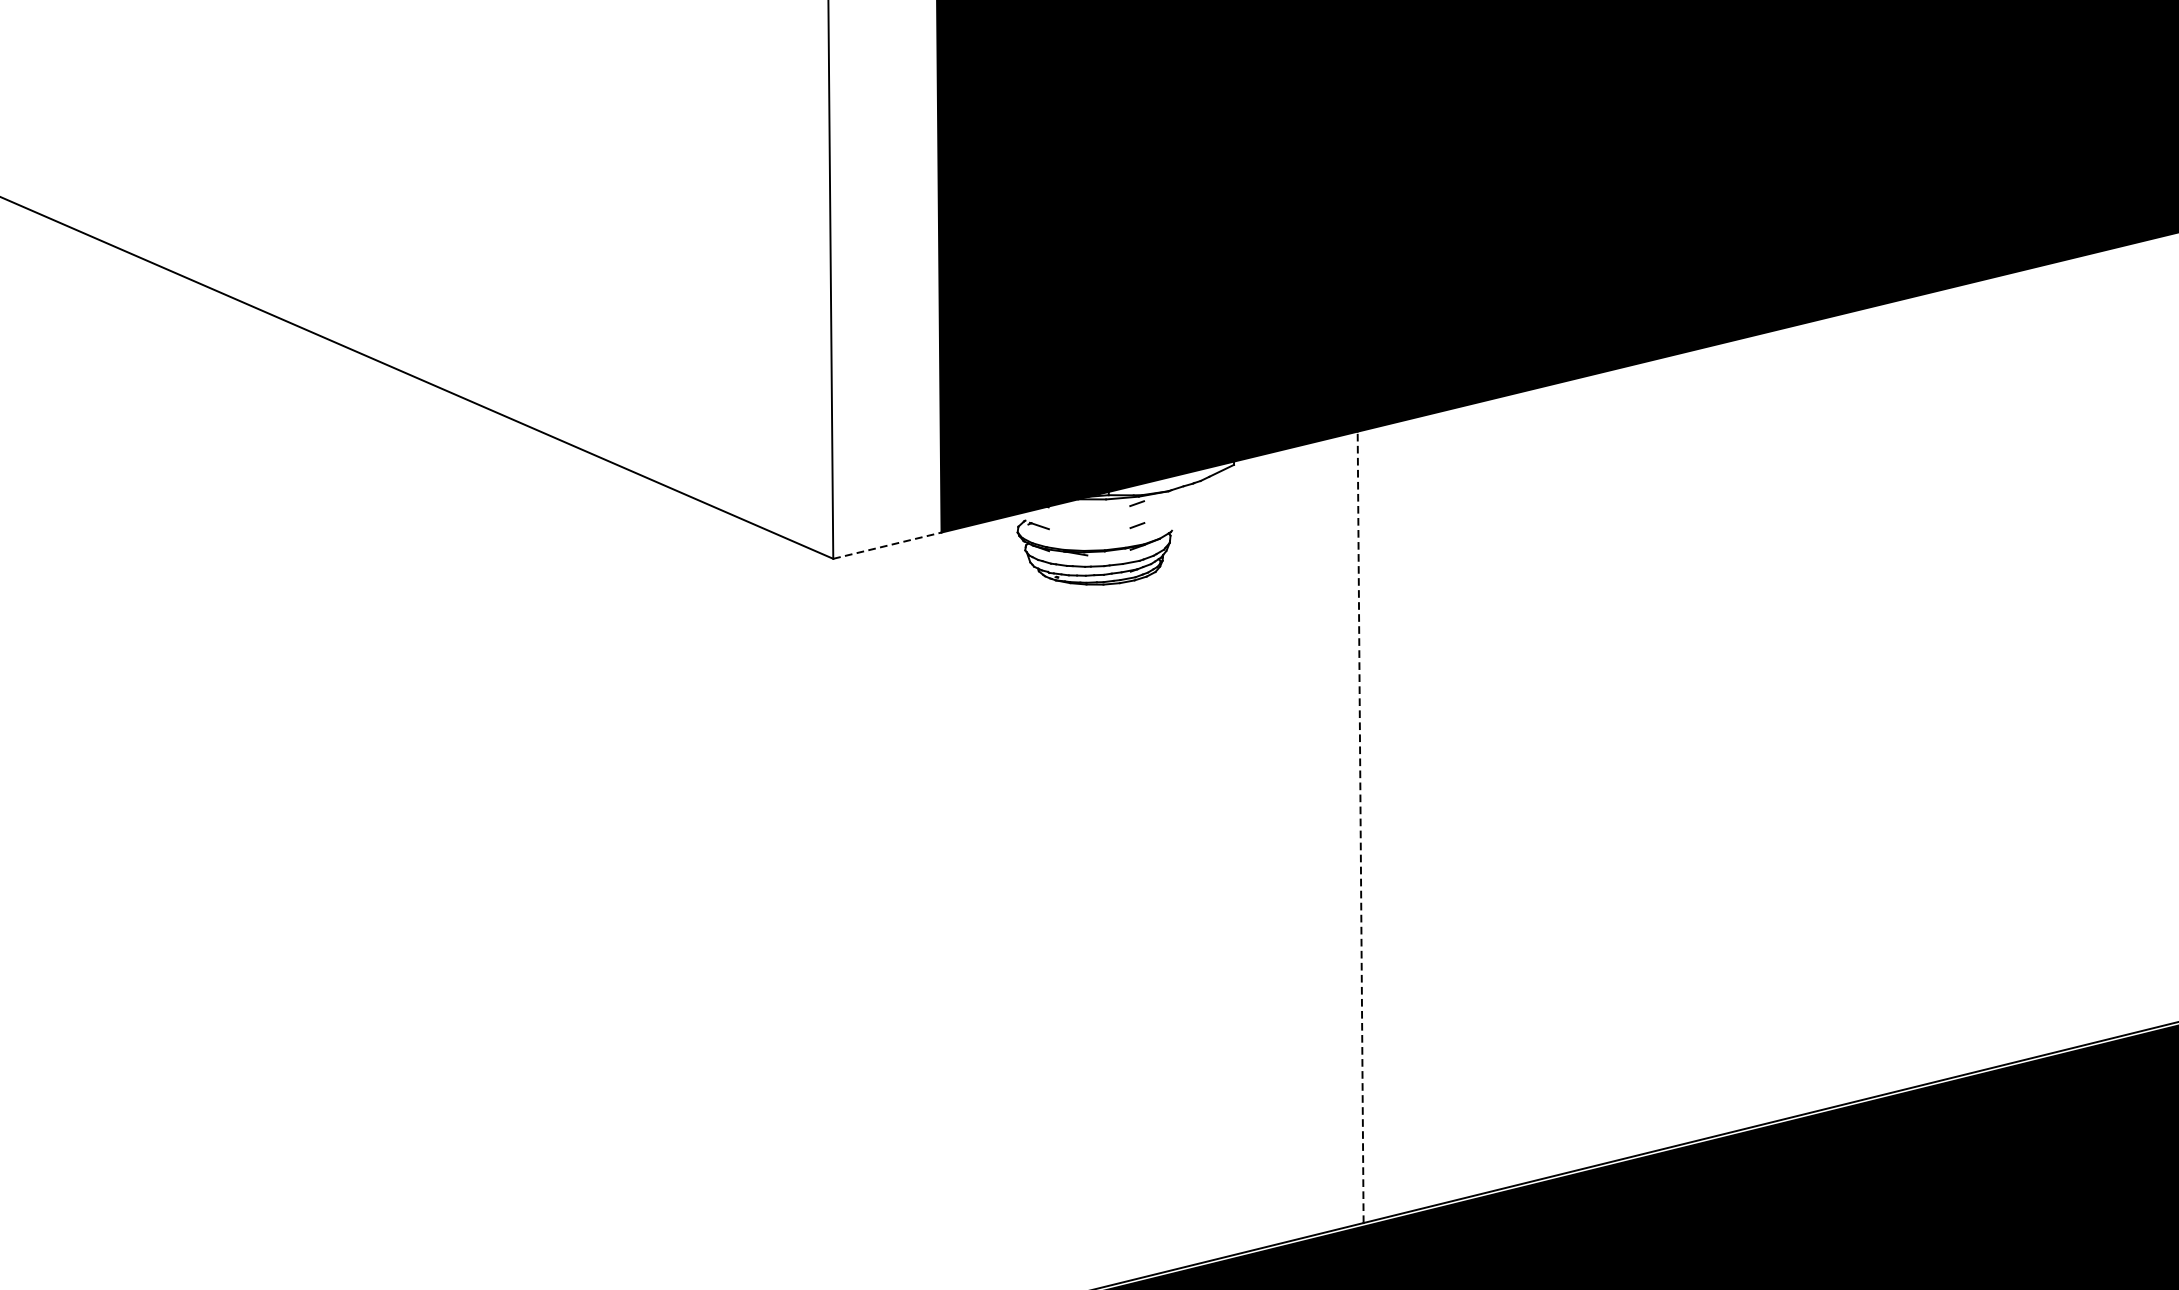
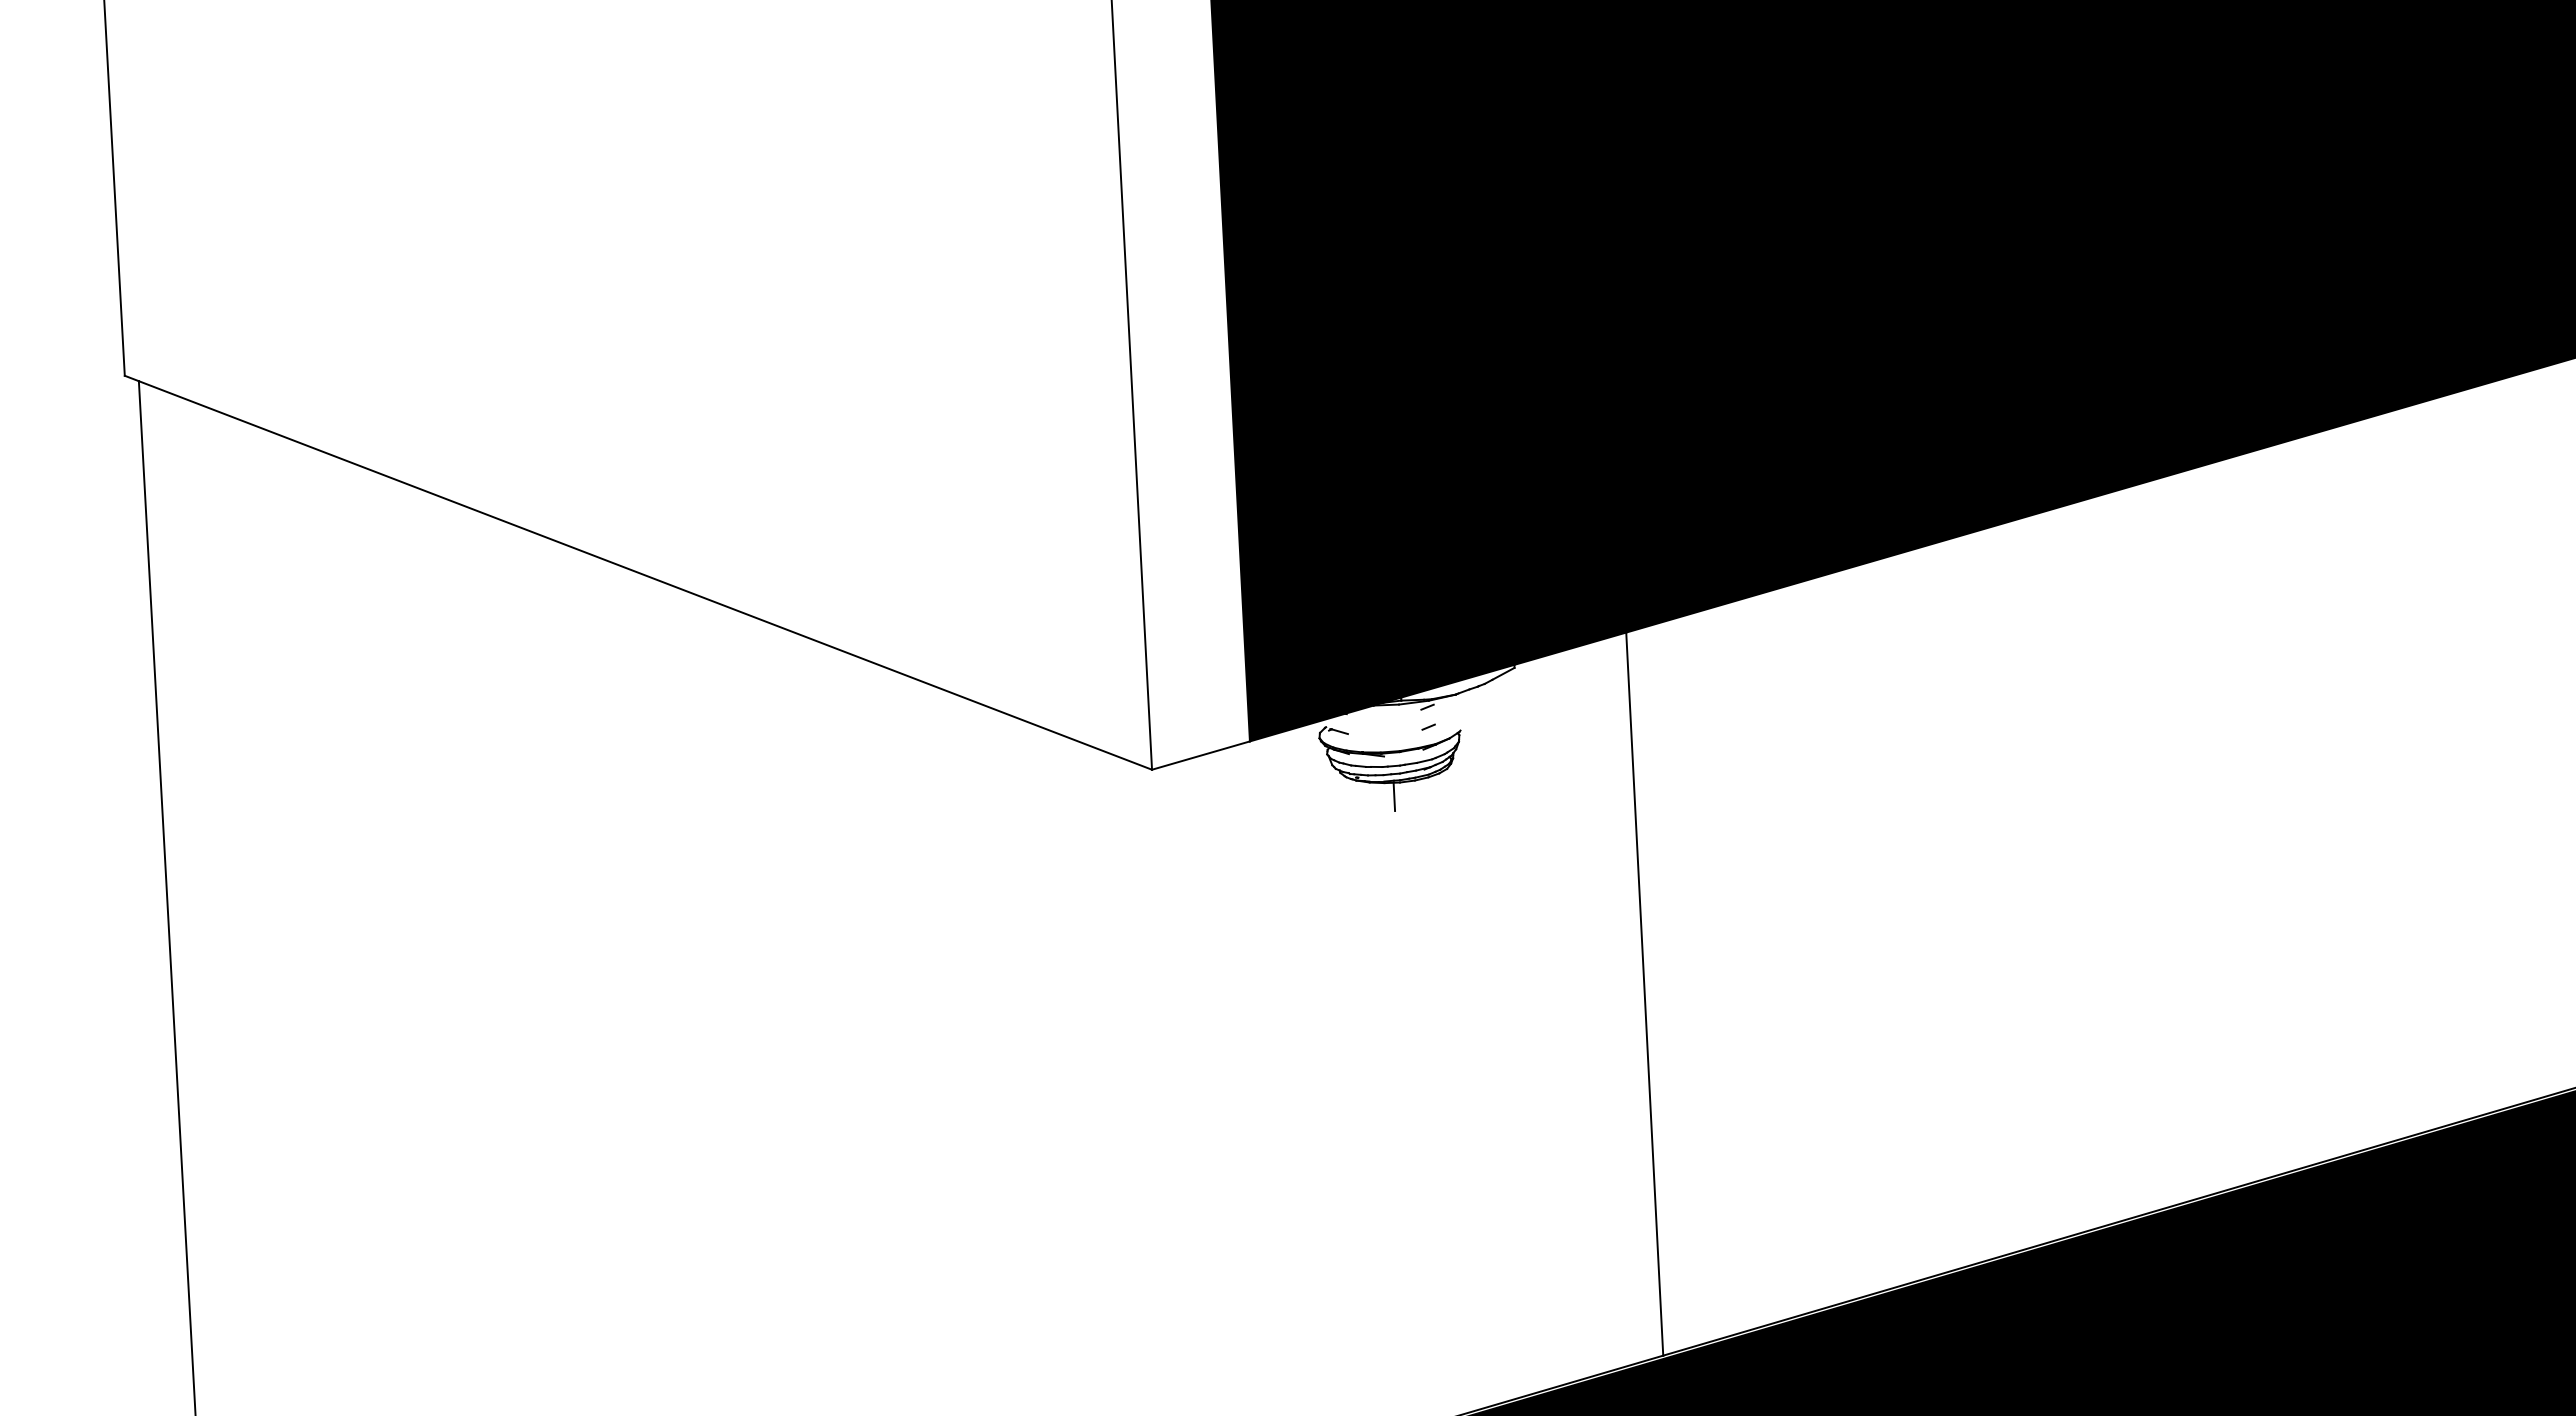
line: (886, 545) -> (1200, 755), dashed -> solid
line: (1096, 599) -> (1394, 796), added
line: (1360, 827) -> (1644, 994), dashed -> solid

